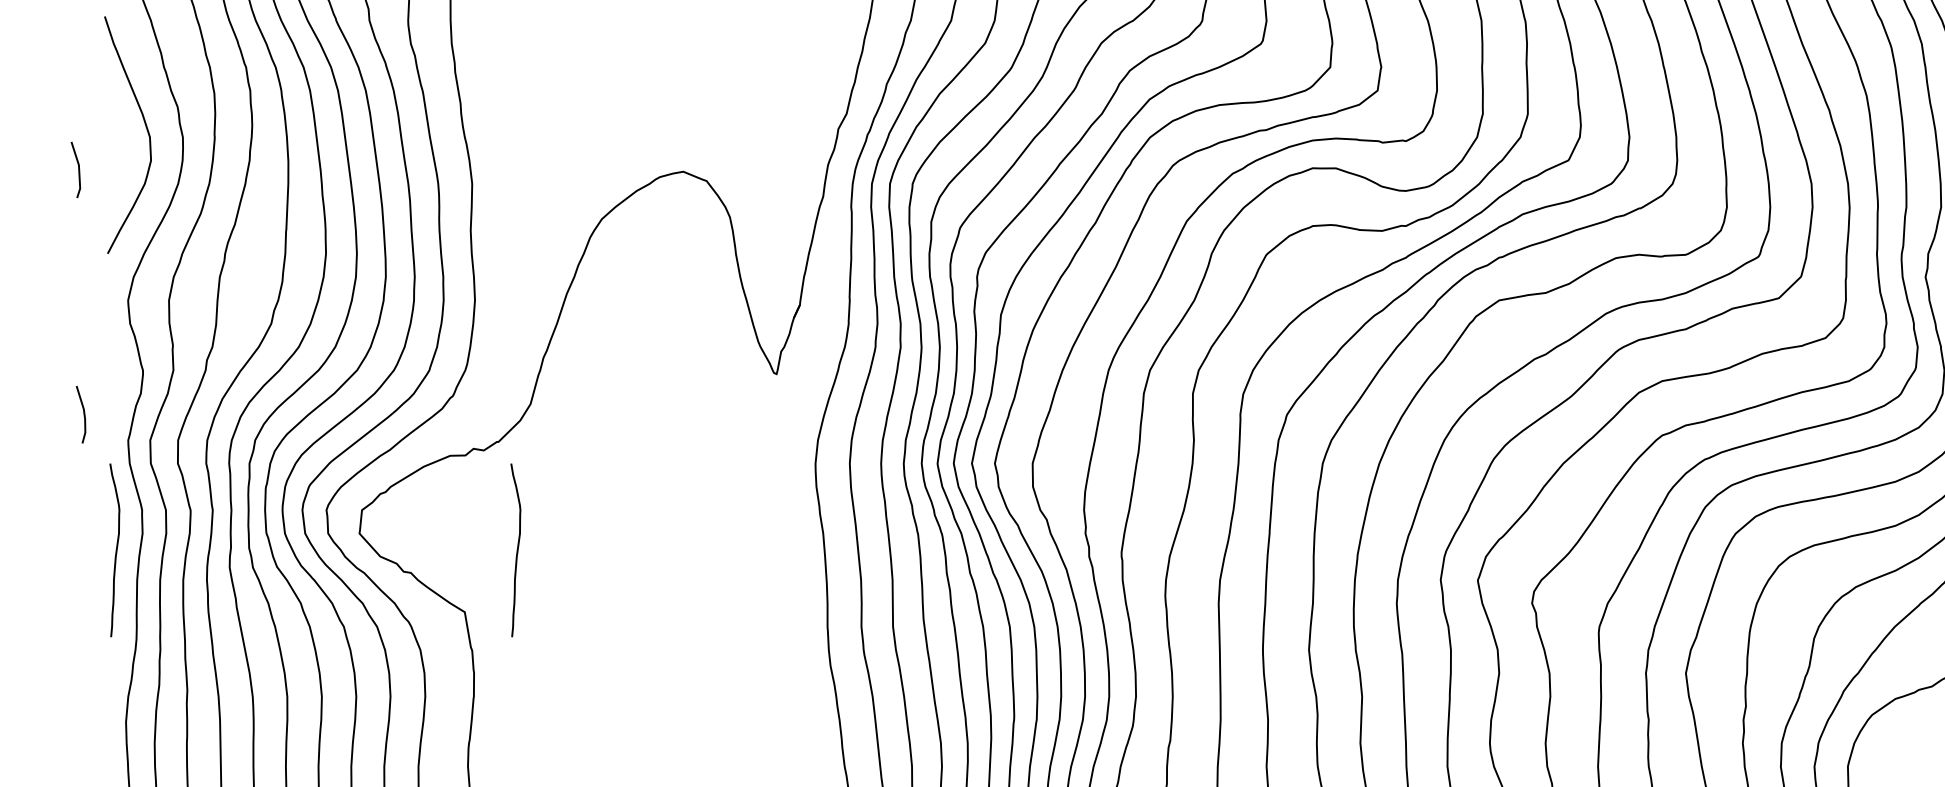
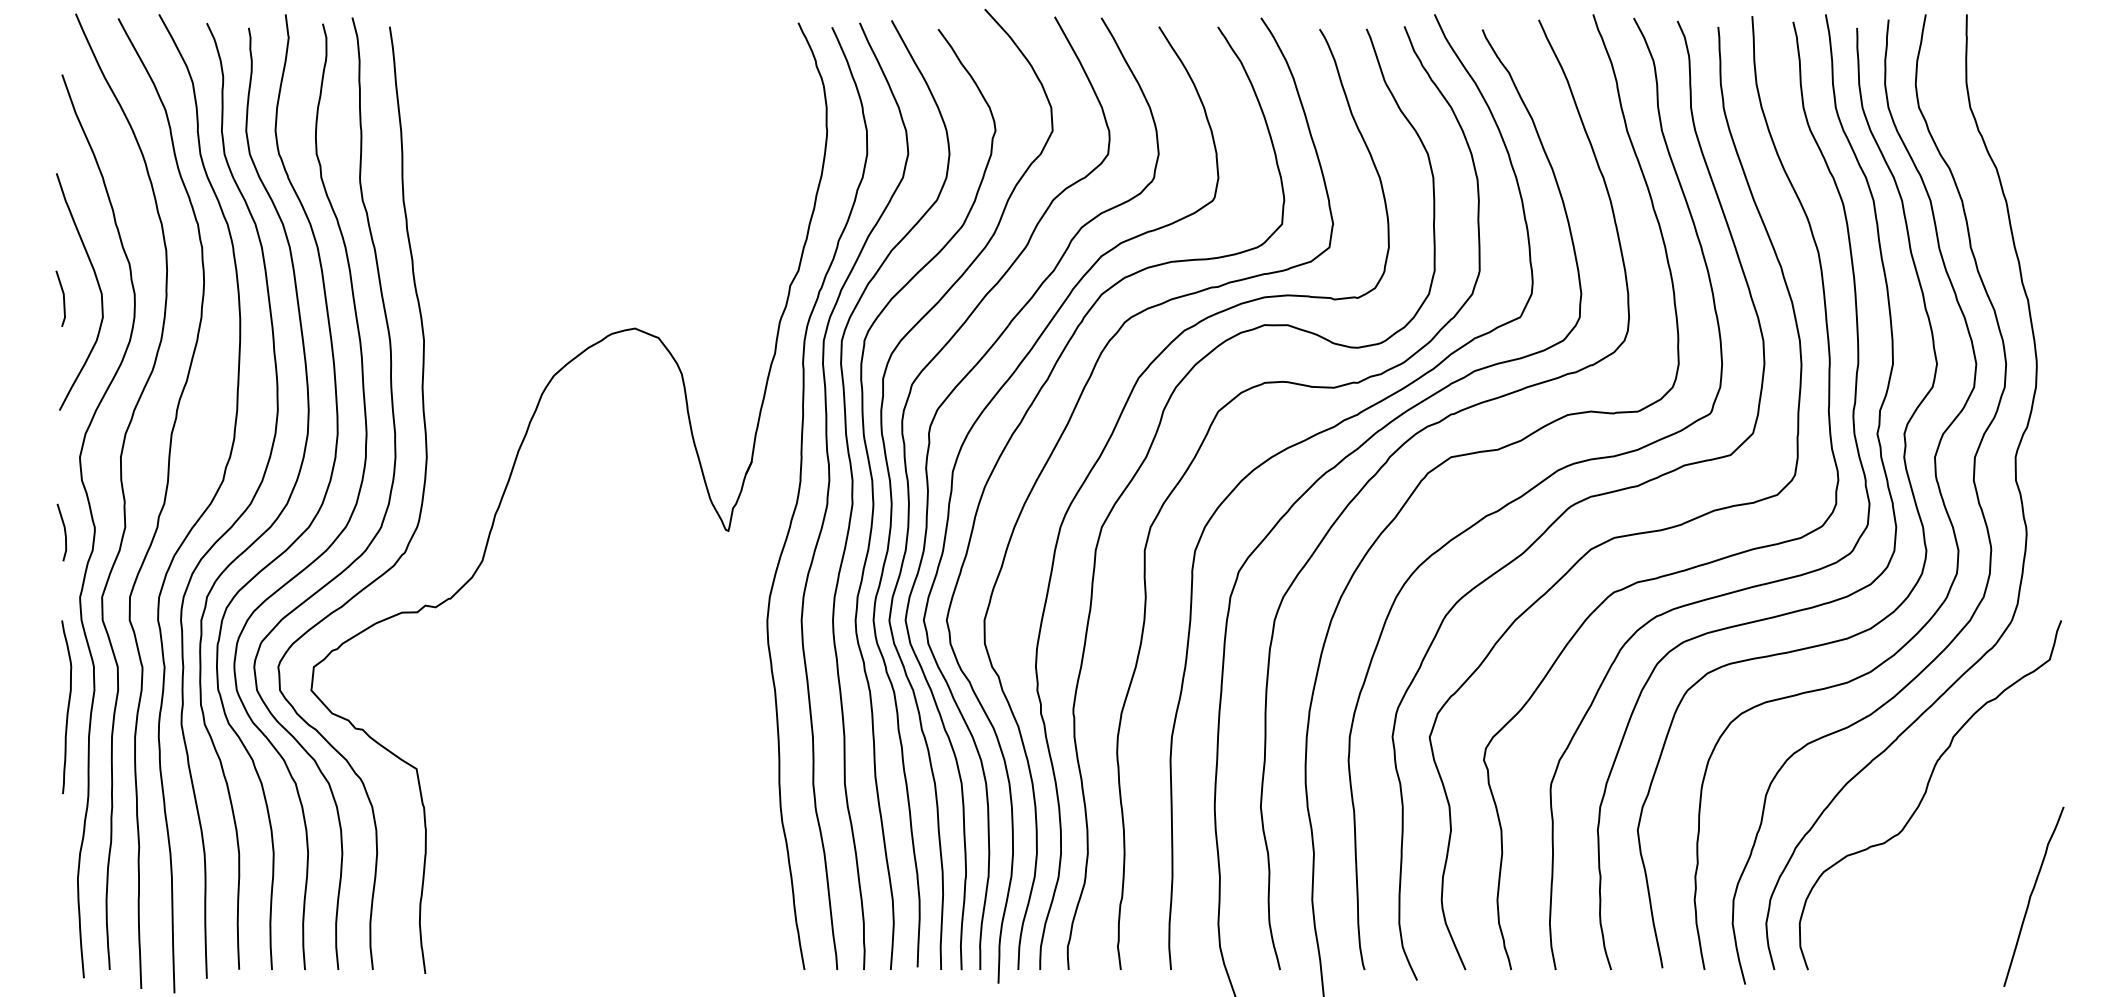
line: (78, 169) -> (63, 298), moved
line: (83, 414) -> (64, 532), moved
curve: (516, 550) -> (468, 707), removed

